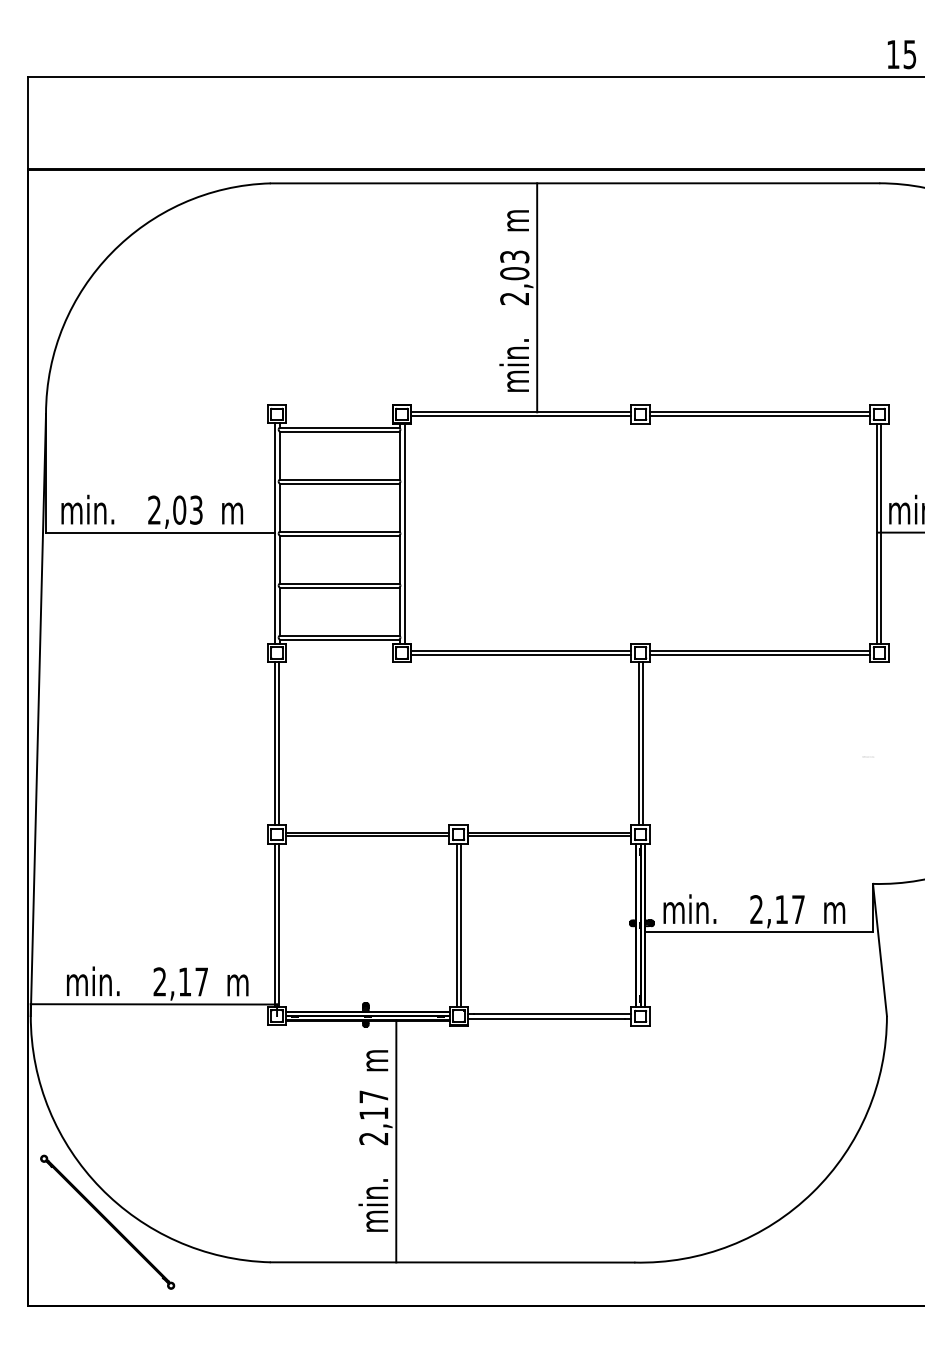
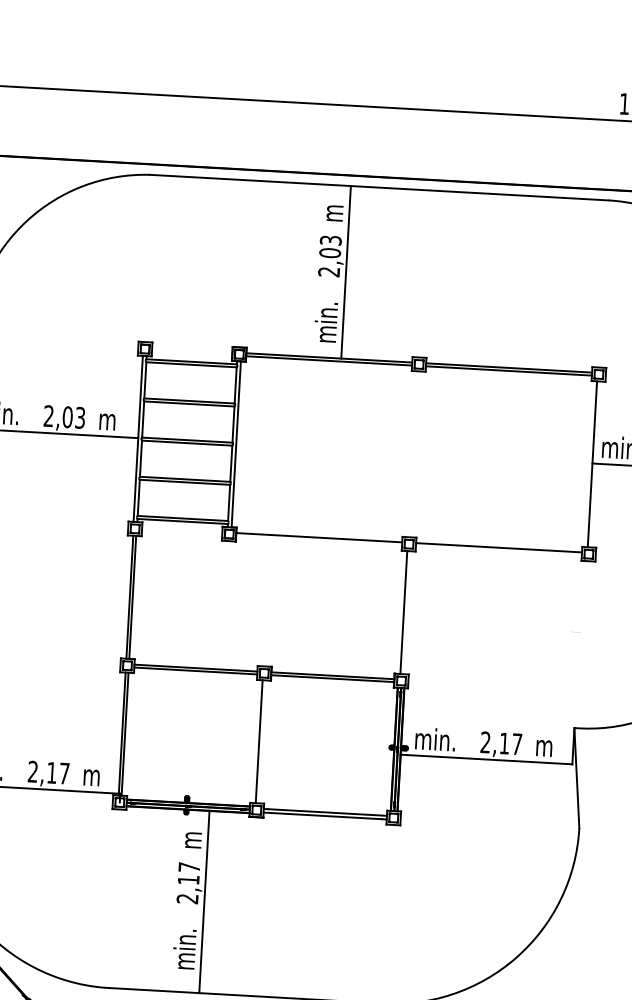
line: (881, 533) -> (595, 464), removed
line: (521, 654) -> (319, 540), removed
line: (759, 654) -> (498, 550), removed
line: (642, 743) -> (406, 612), removed
line: (460, 924) -> (261, 741), removed

